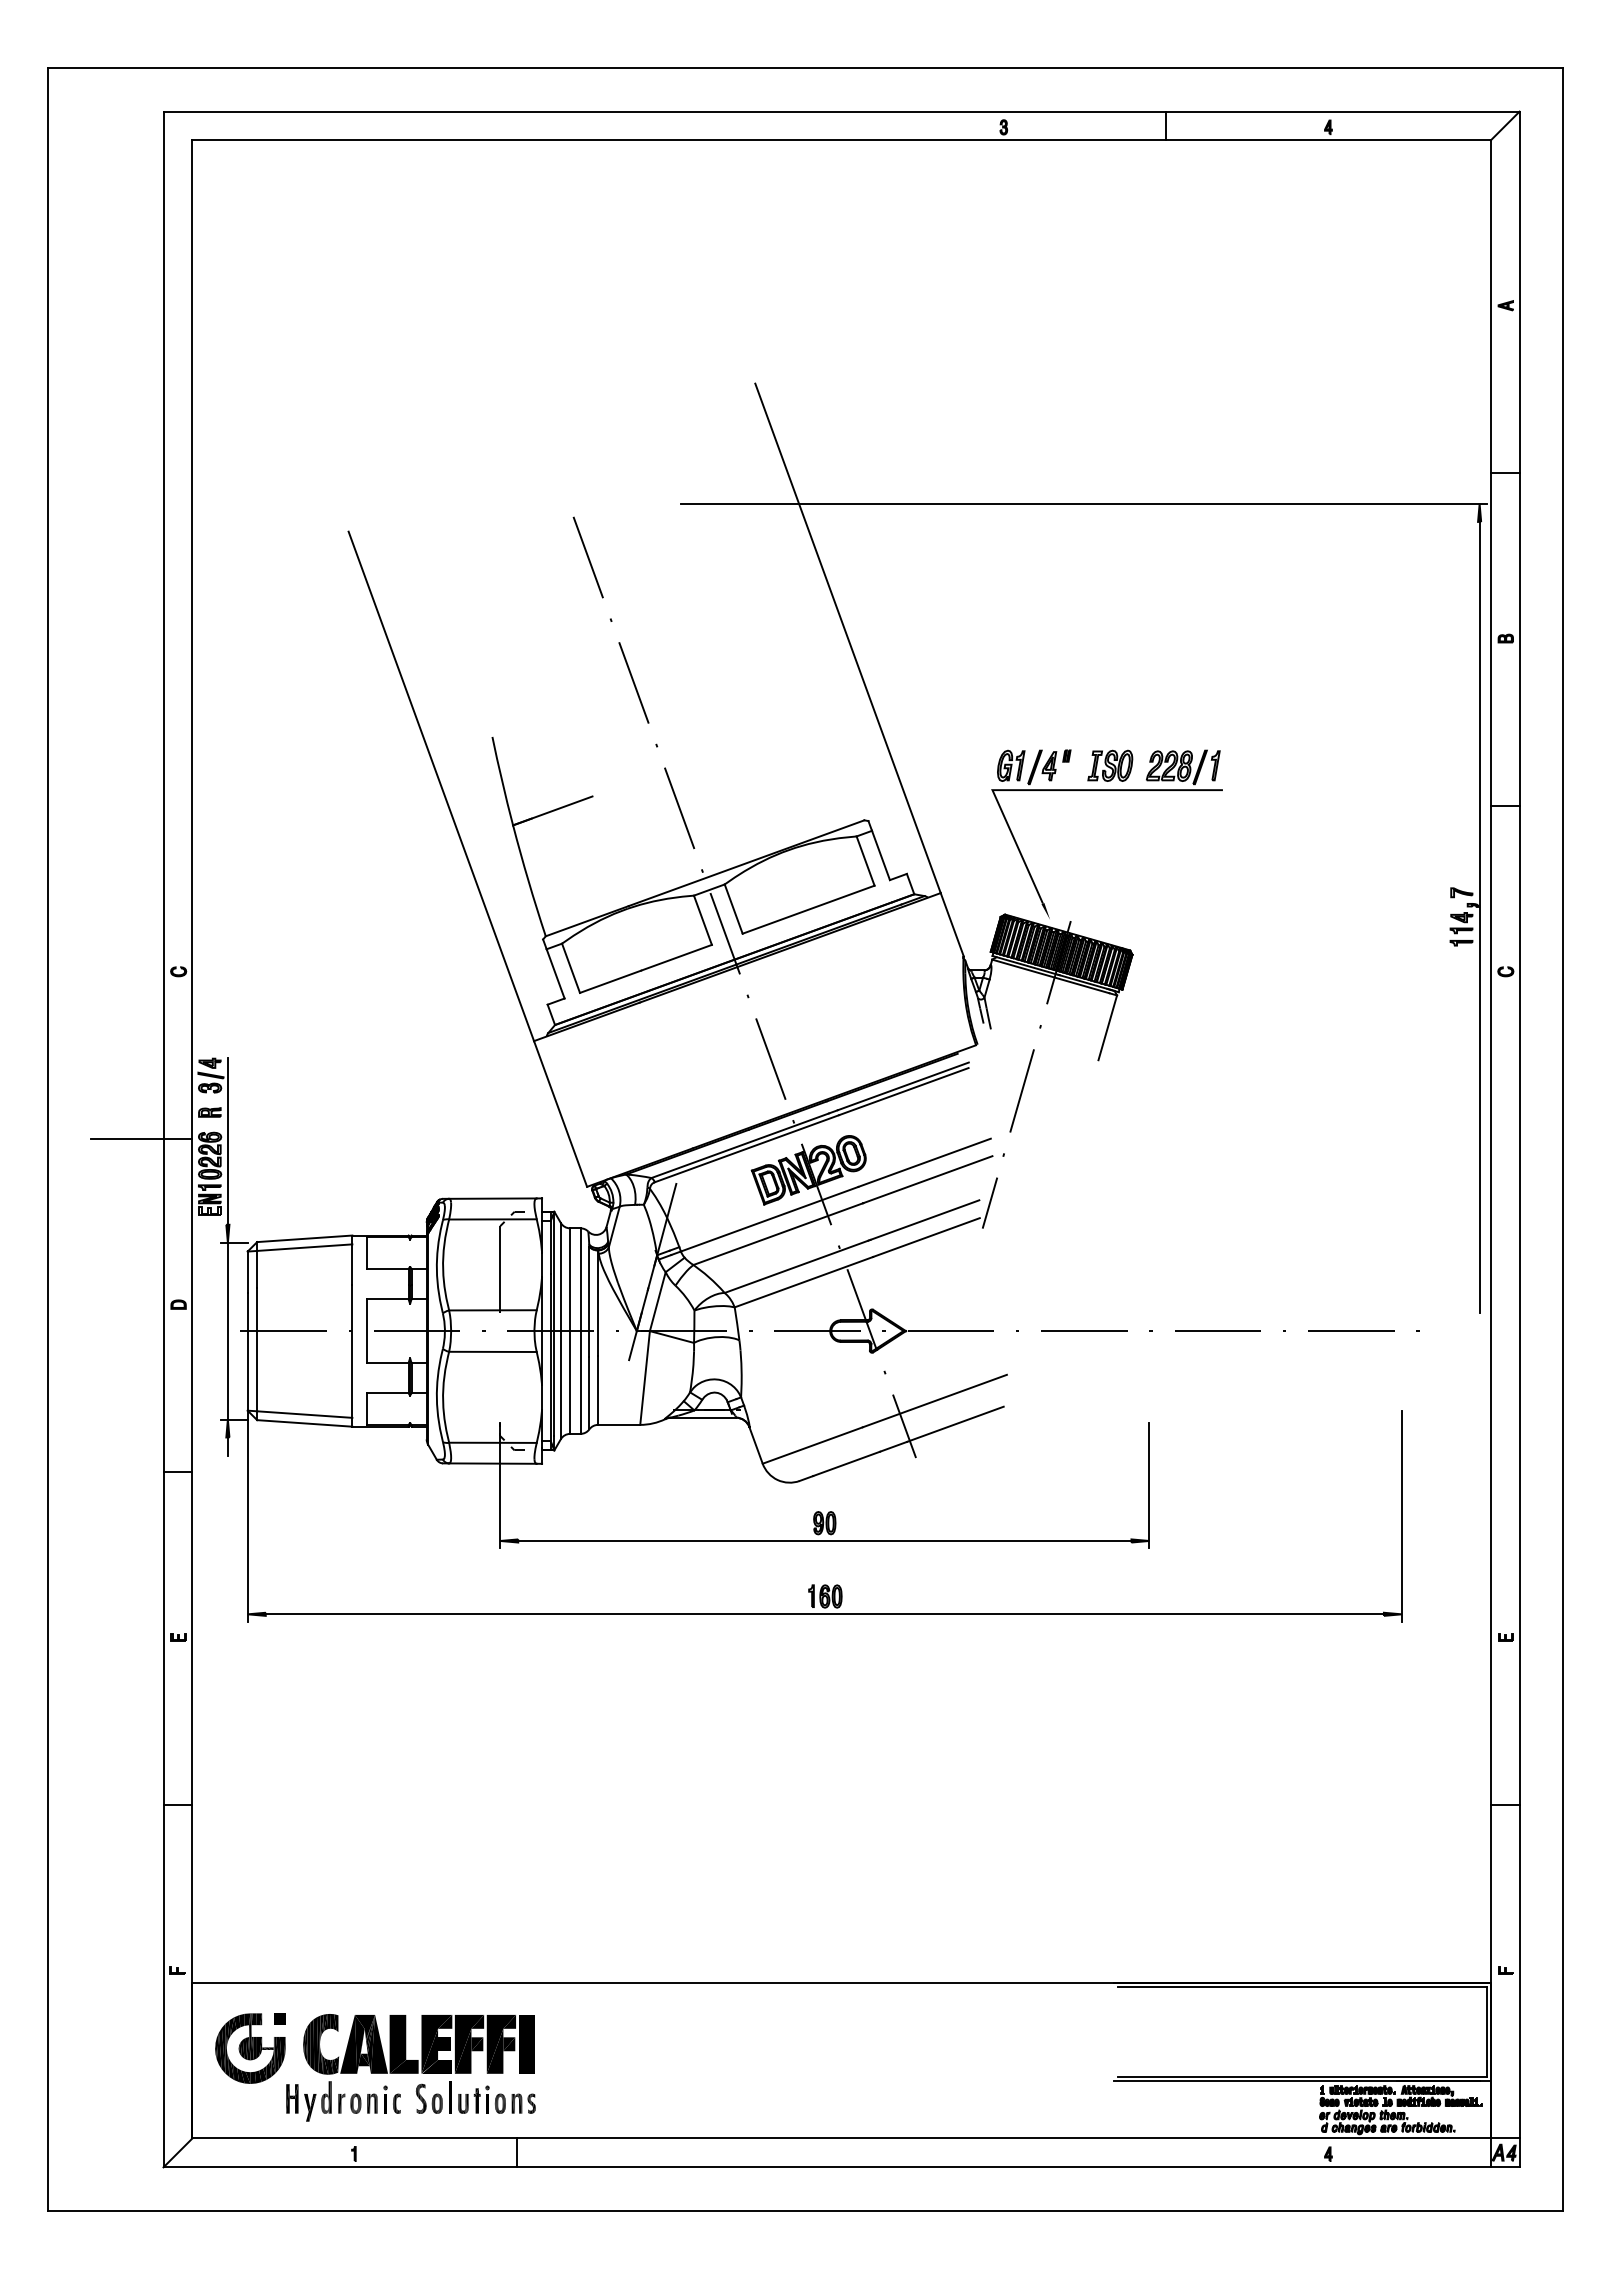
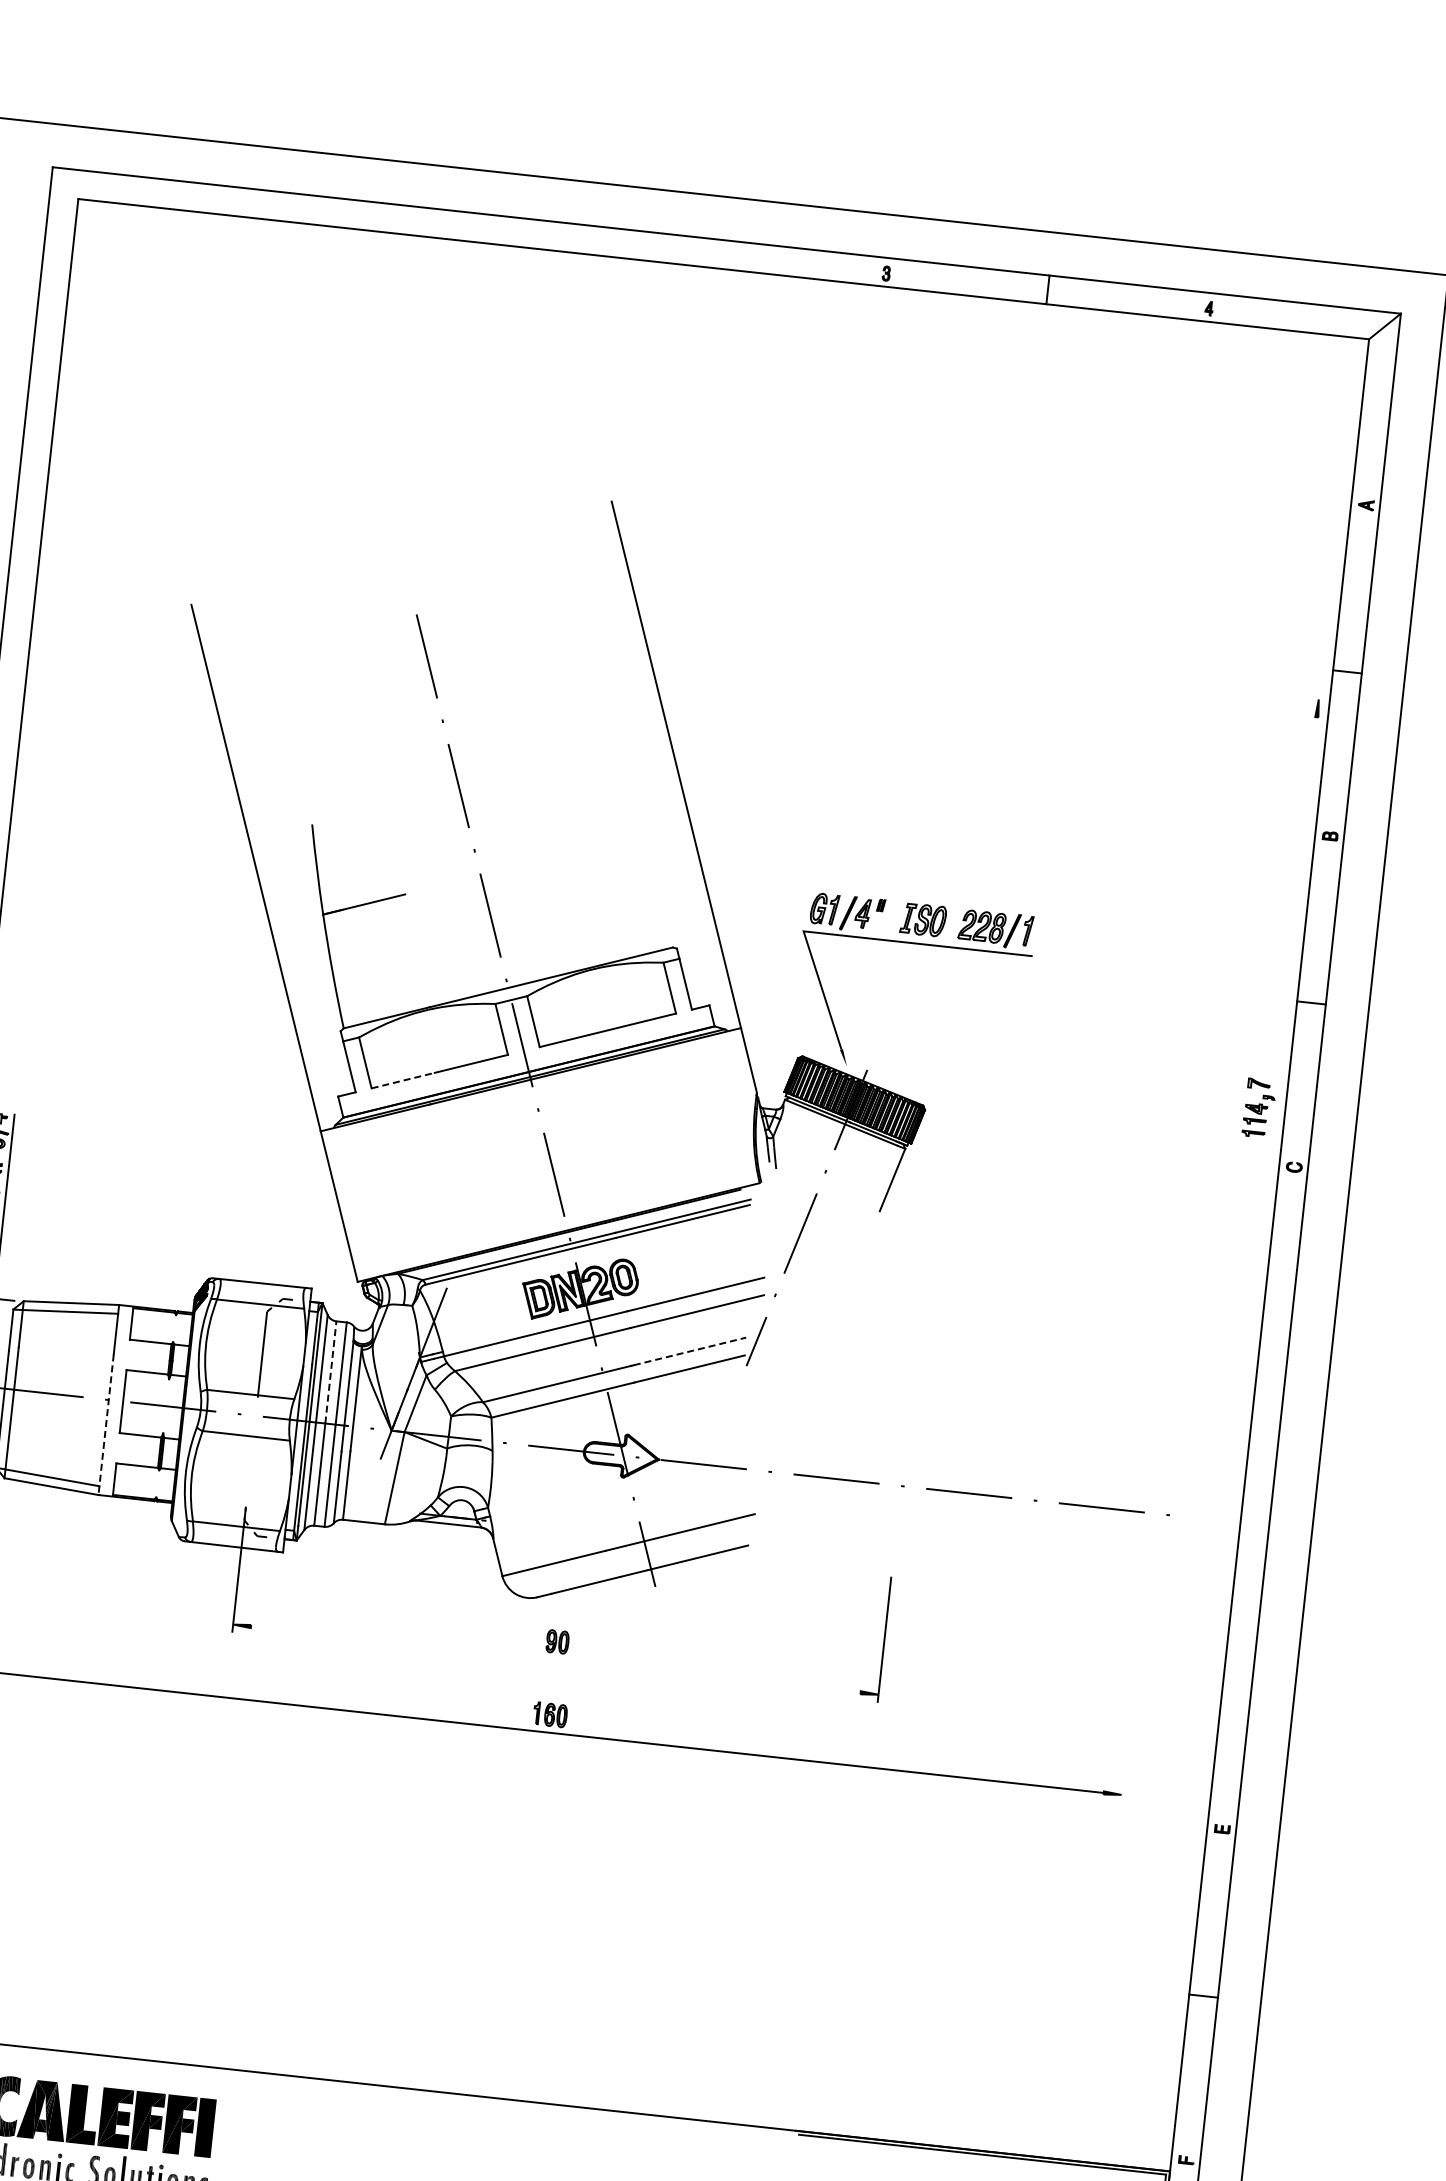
line: (1083, 503) -> (925, 656), removed
line: (1479, 917) -> (1274, 1110), removed
line: (610, 981) -> (403, 1080), solid -> dashed
line: (924, 1220) -> (689, 1351), solid -> dashed
line: (570, 1279) -> (331, 1372), solid -> dashed
line: (352, 1356) -> (106, 1425), solid -> dashed
line: (1401, 1515) -> (1131, 1696), removed
line: (824, 1540) -> (555, 1659), removed

